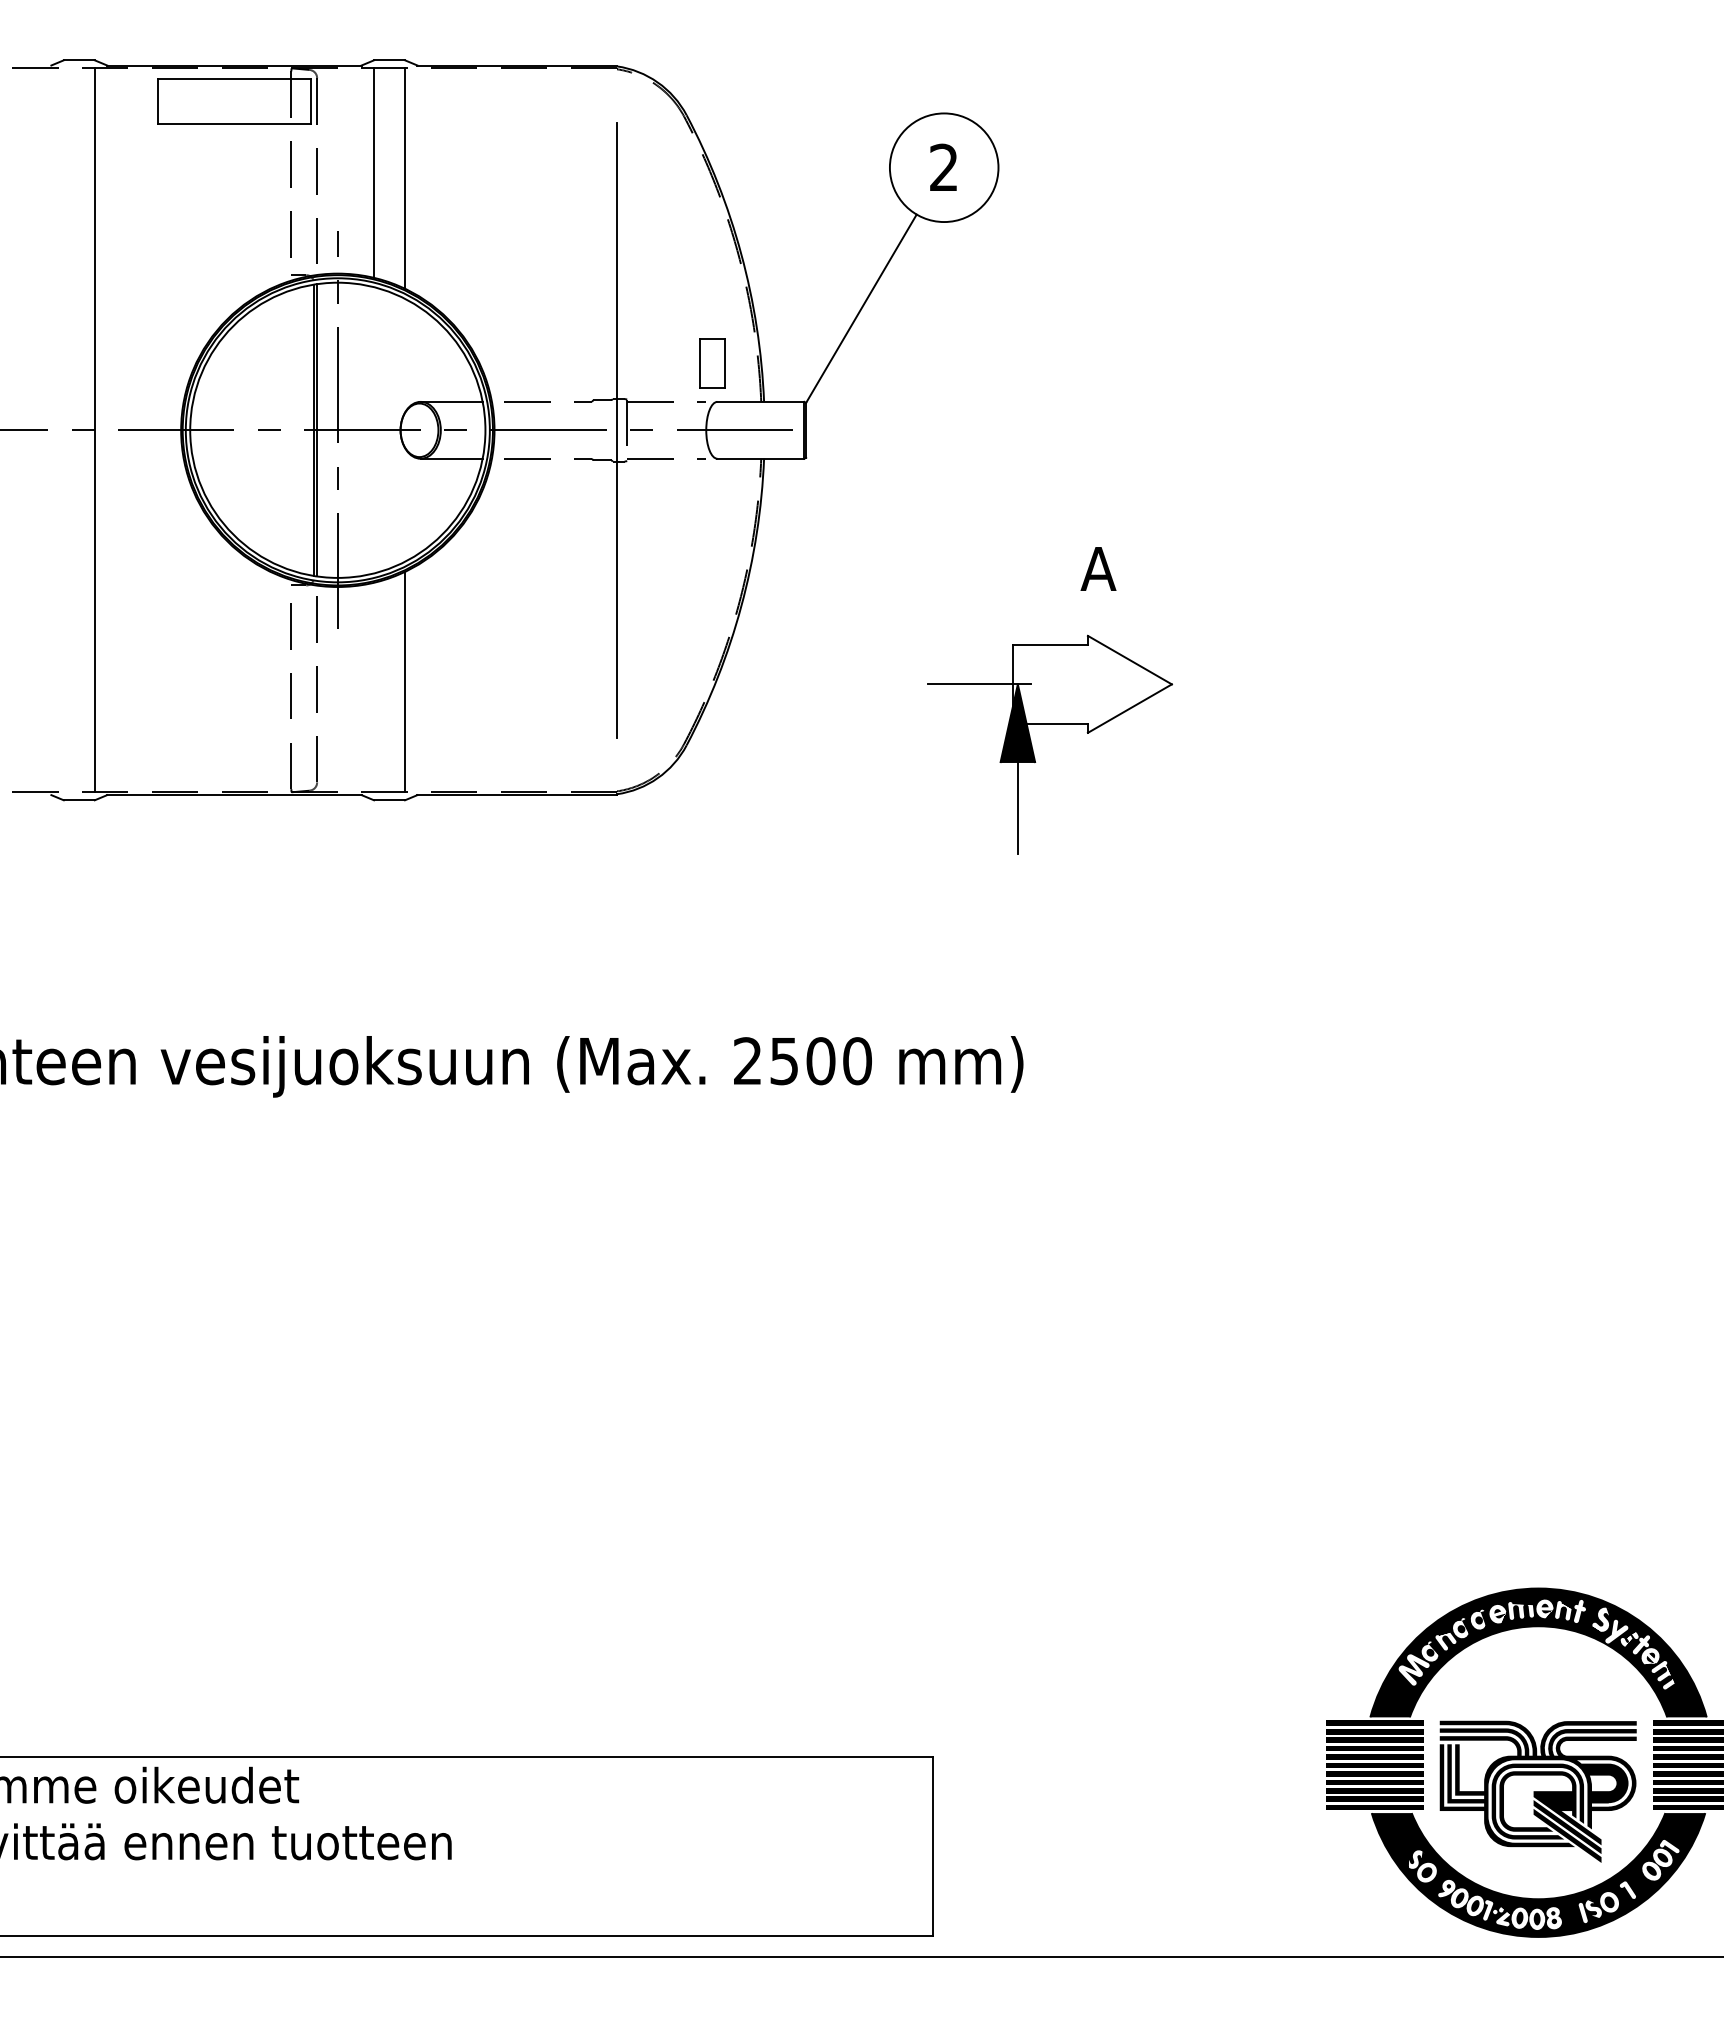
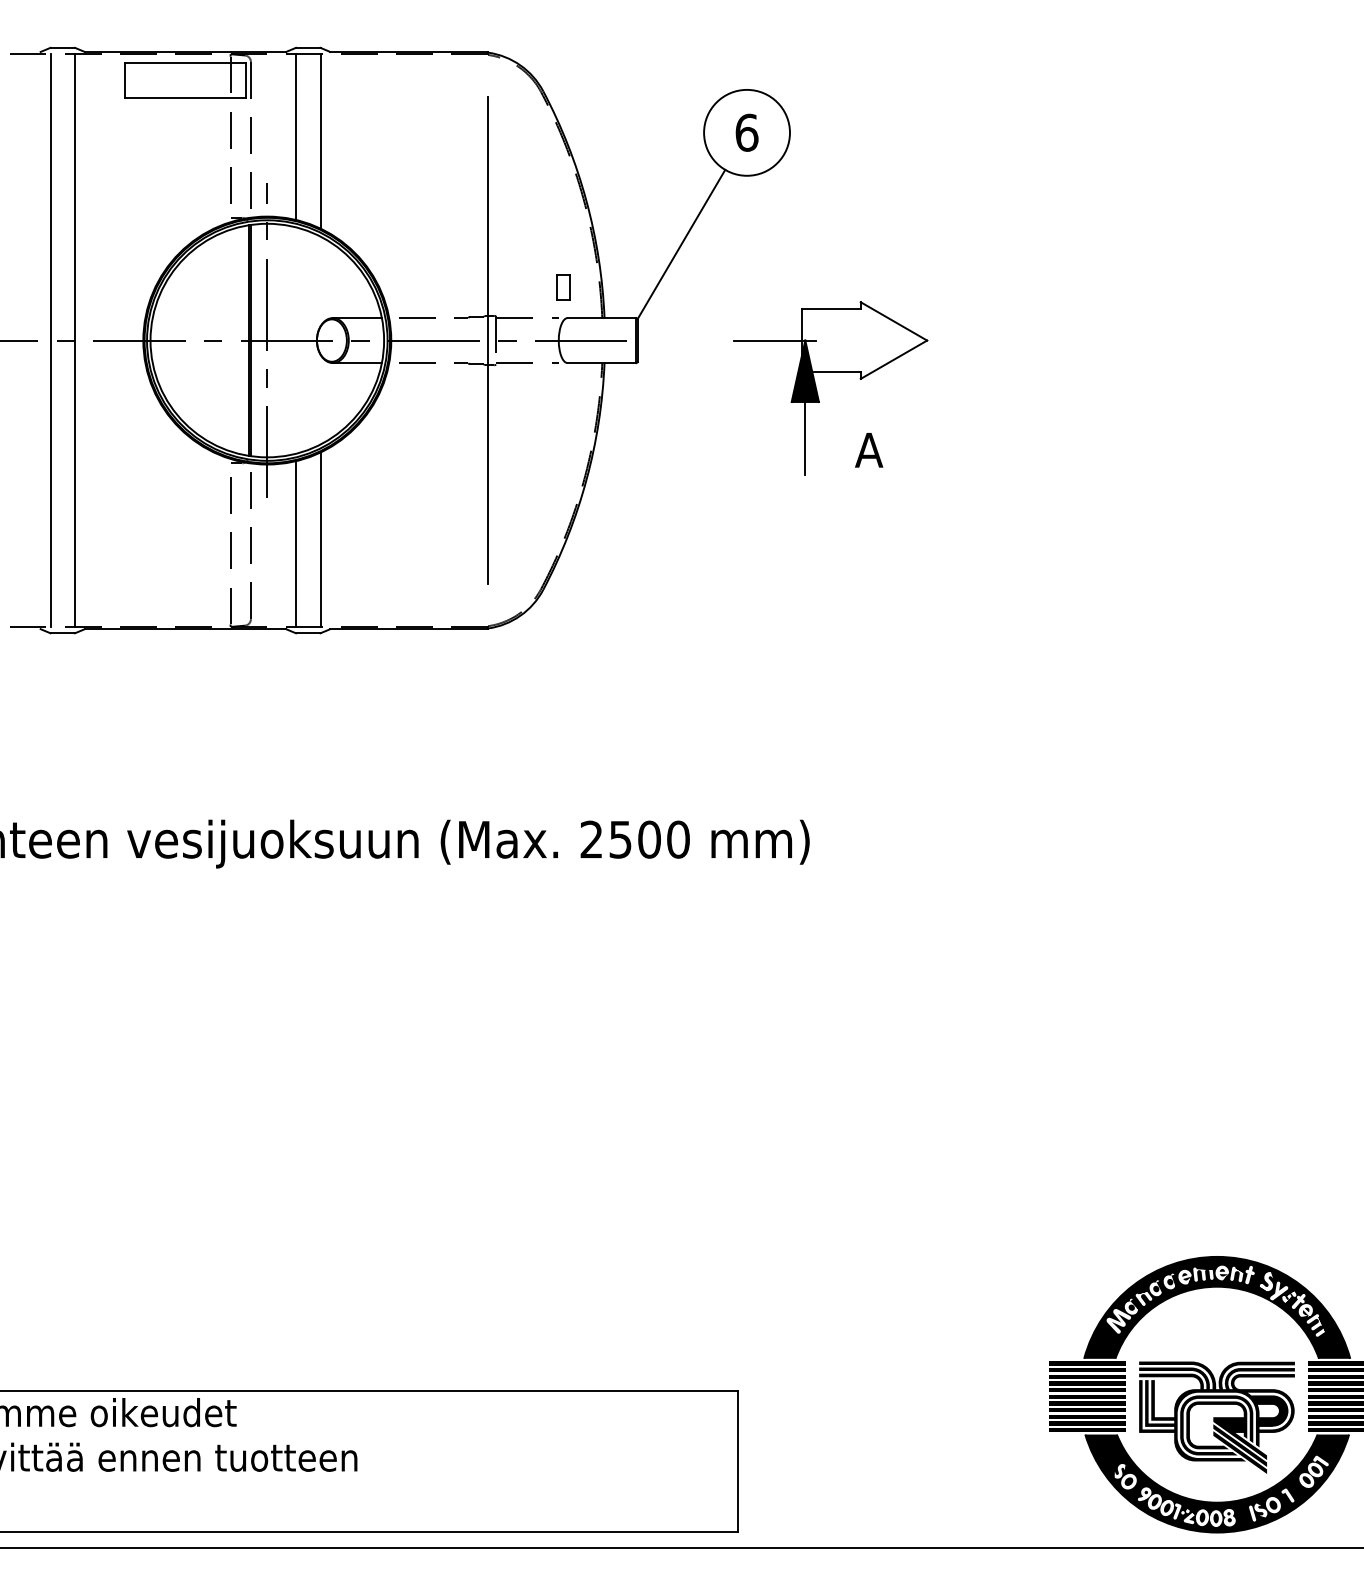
text: (943, 167) -> (746, 132), 2 -> 6
part: (712, 363) -> (563, 287), size x0.62
line: (63, 430) -> (50, 340), added
line: (373, 686) -> (295, 543), added
part: (1033, 746) -> (817, 389), moved

